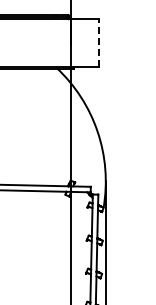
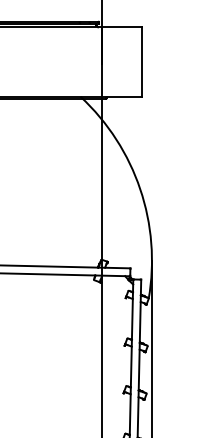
line: (98, 42) -> (141, 60), dashed -> solid

